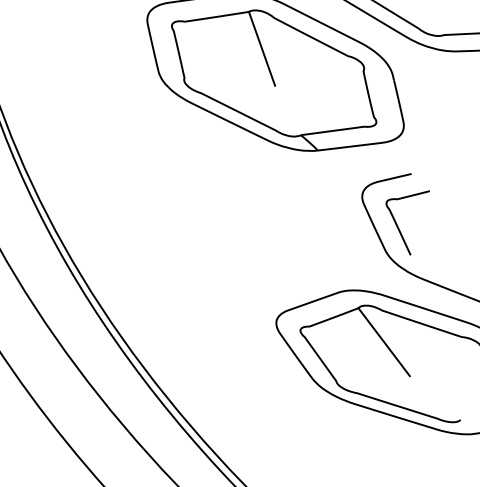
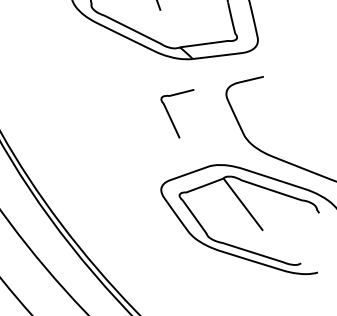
curve: (398, 226) -> (170, 116), moved

